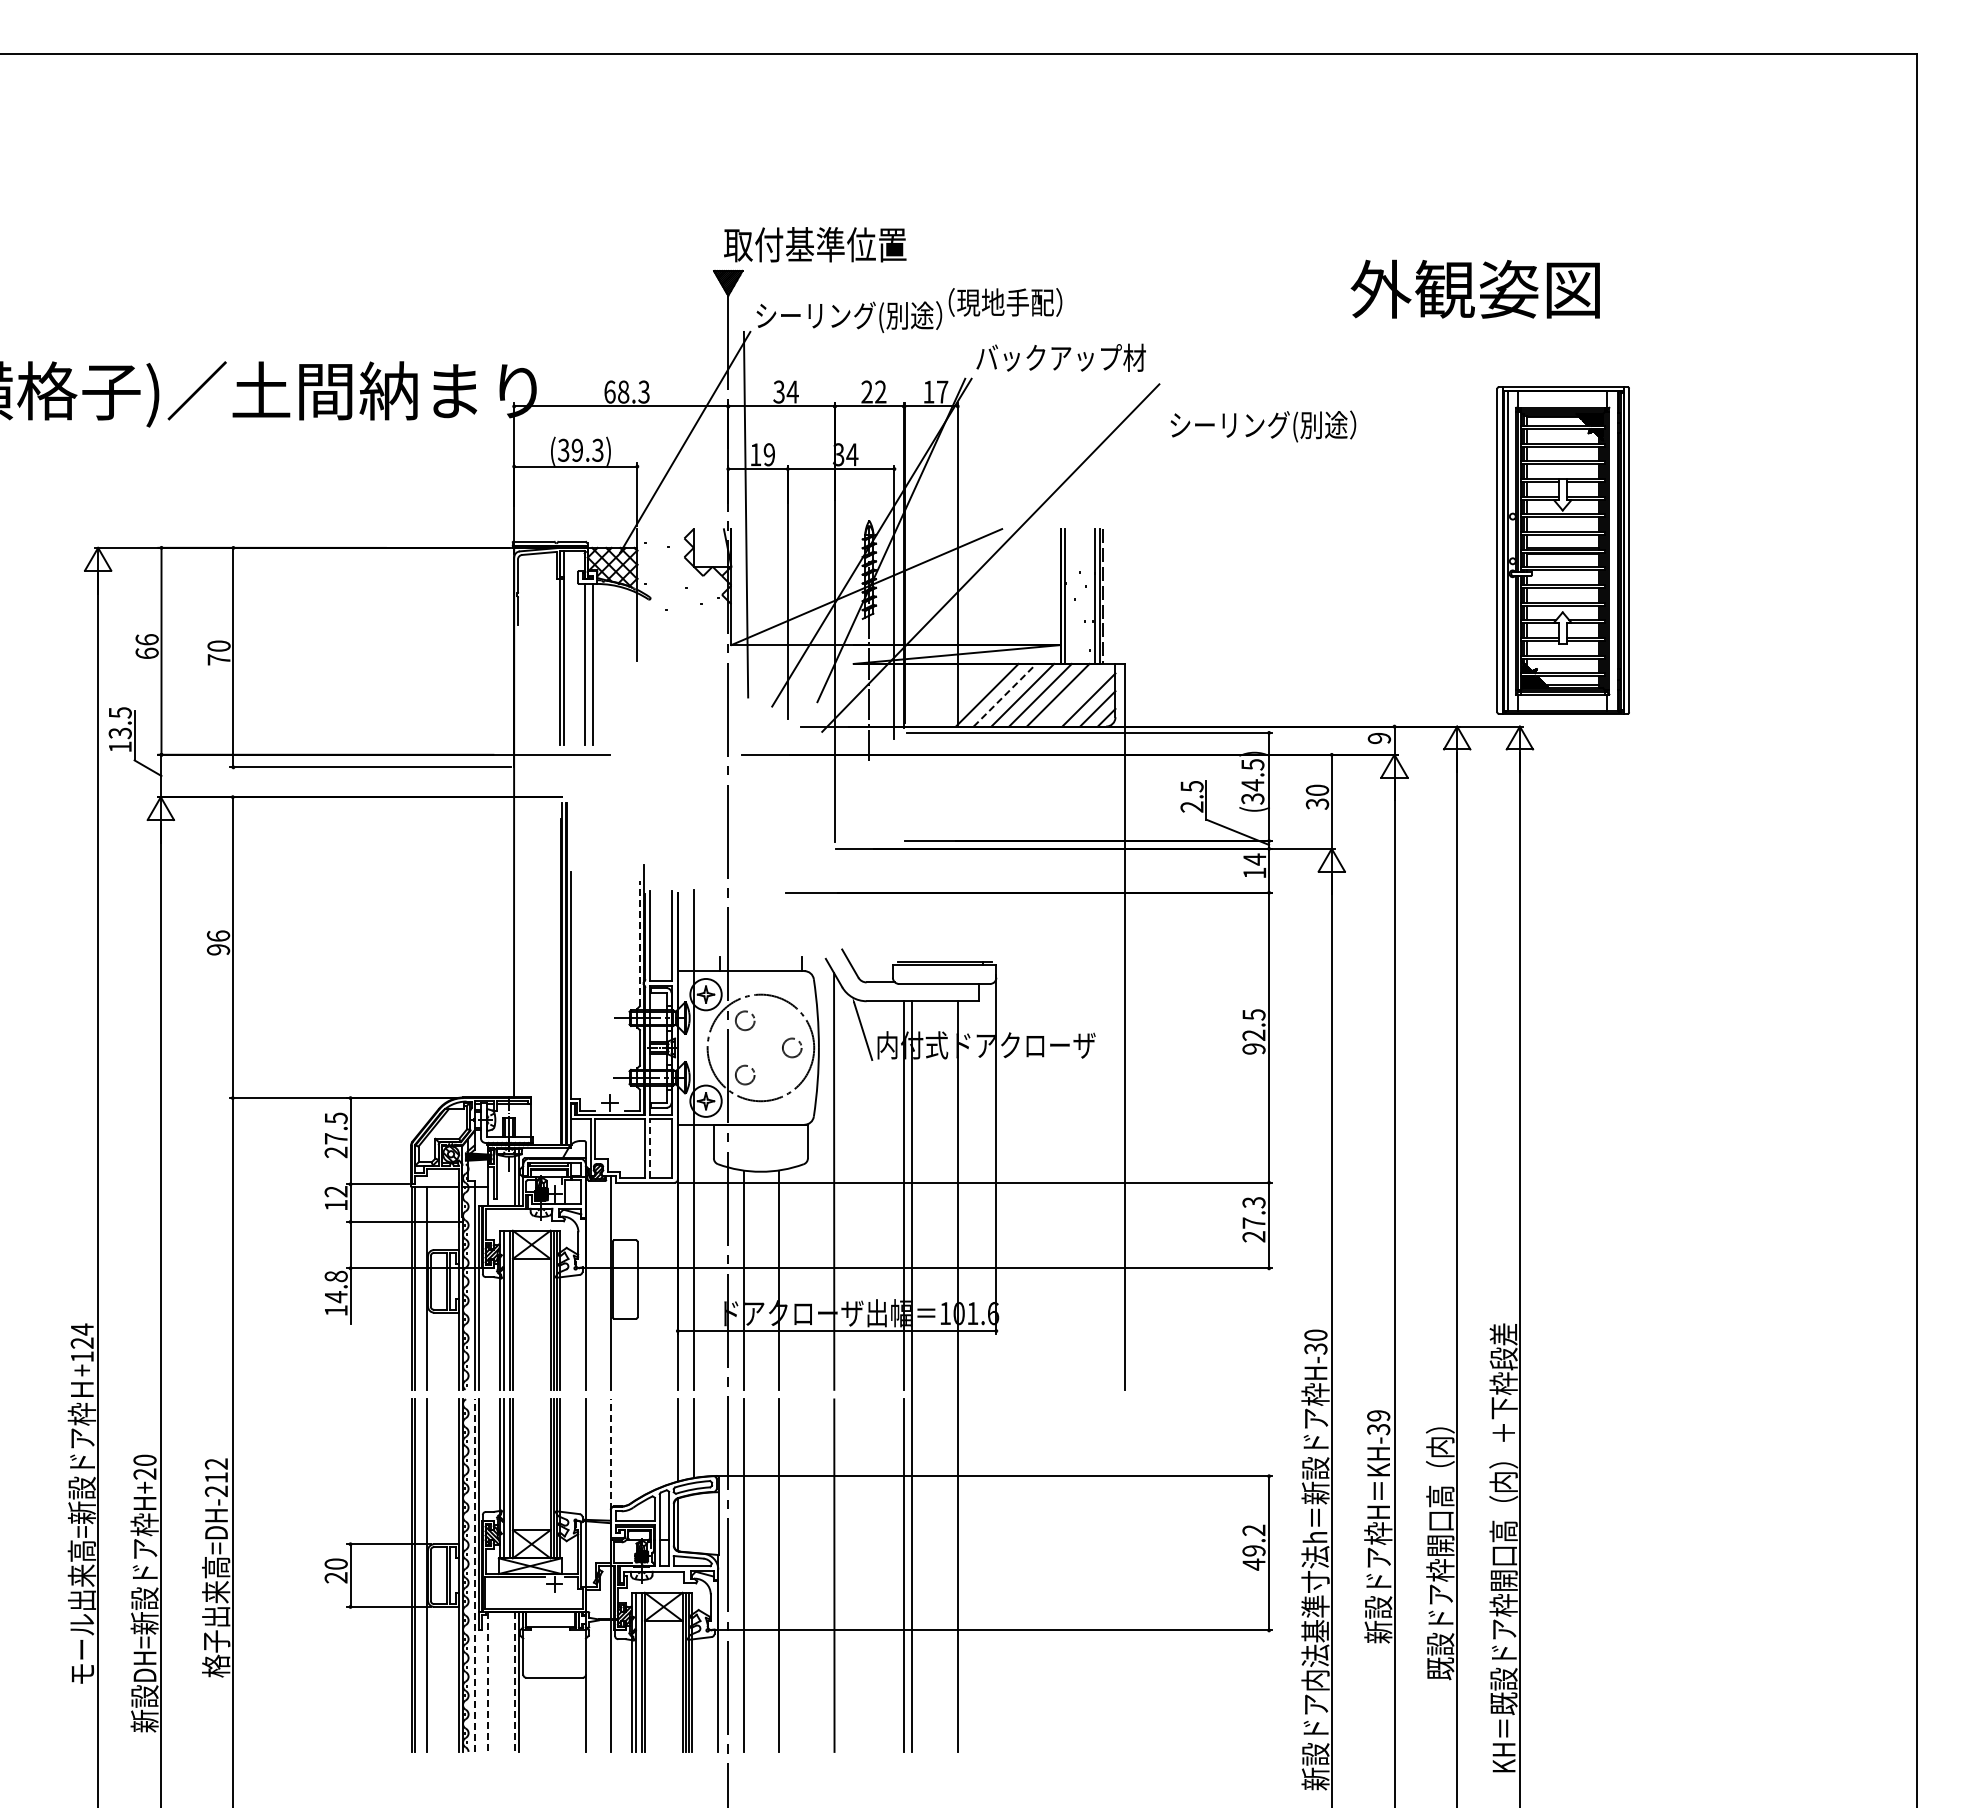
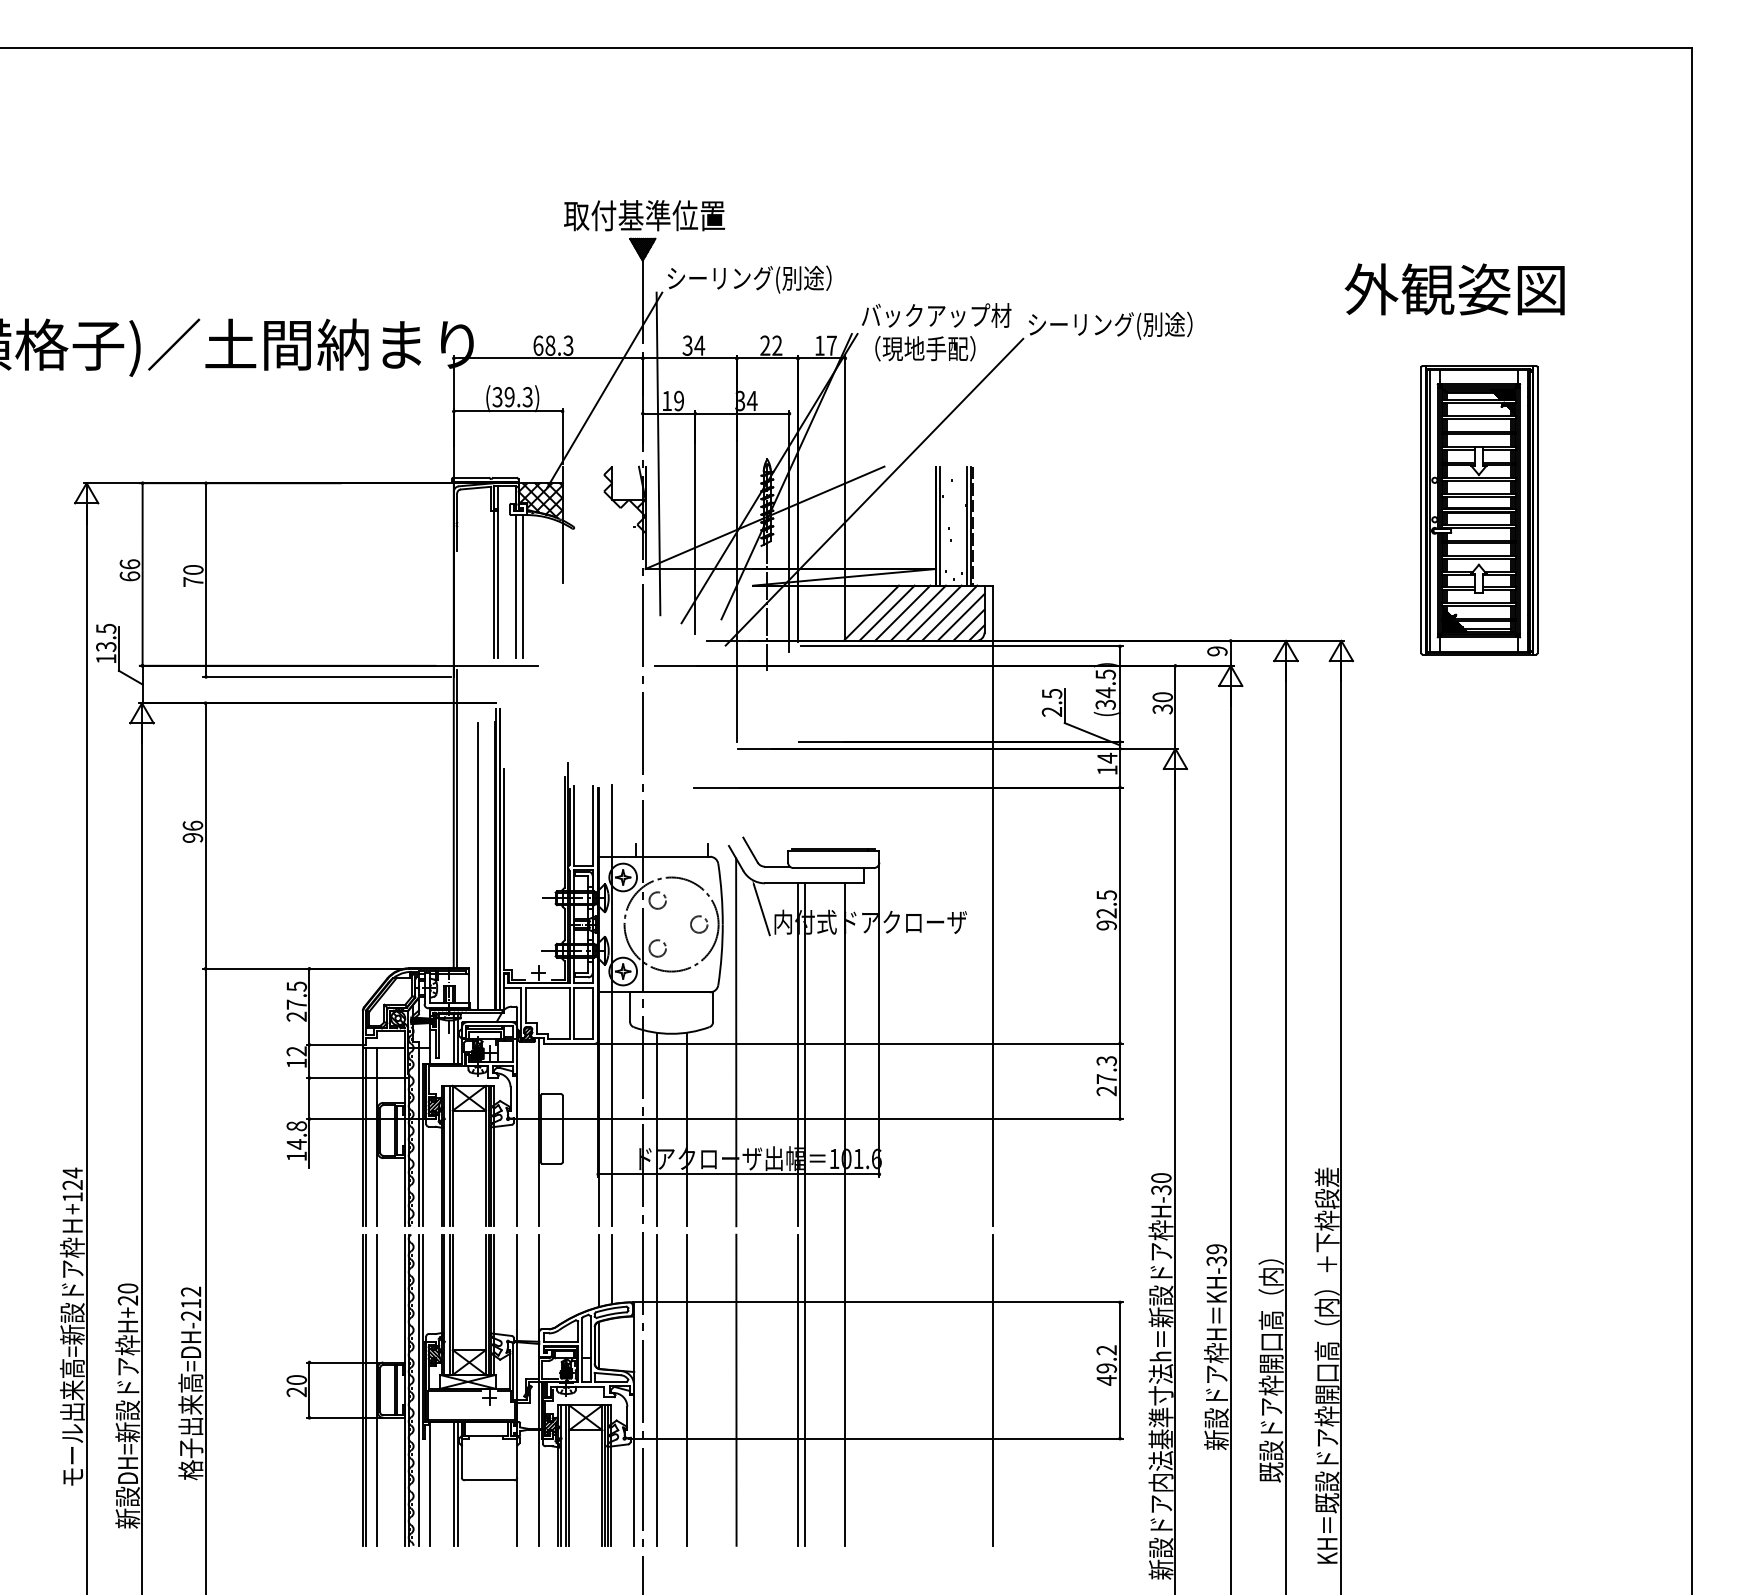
text: (815, 244) -> (644, 215), moved
text: (1474, 288) -> (1454, 288), moved
text: (1005, 302) -> (925, 348), moved
text: (1263, 426) -> (1110, 325), moved
part: (1562, 550) -> (1478, 510), moved
line: (1005, 694) -> (887, 612), dashed -> solid
line: (1075, 694) -> (949, 612), added
line: (518, 928) -> (457, 819), added
line: (639, 943) -> (564, 832), dashed -> solid
line: (541, 982) -> (477, 866), added
line: (649, 1148) -> (573, 1013), dashed -> solid
line: (611, 1454) -> (539, 1283), dashed -> solid
line: (474, 1575) -> (418, 1390), dashed -> solid
line: (1124, 1575) -> (992, 1390), added
line: (487, 1682) -> (430, 1484), dashed -> solid
line: (514, 1682) -> (454, 1484), dashed -> solid

